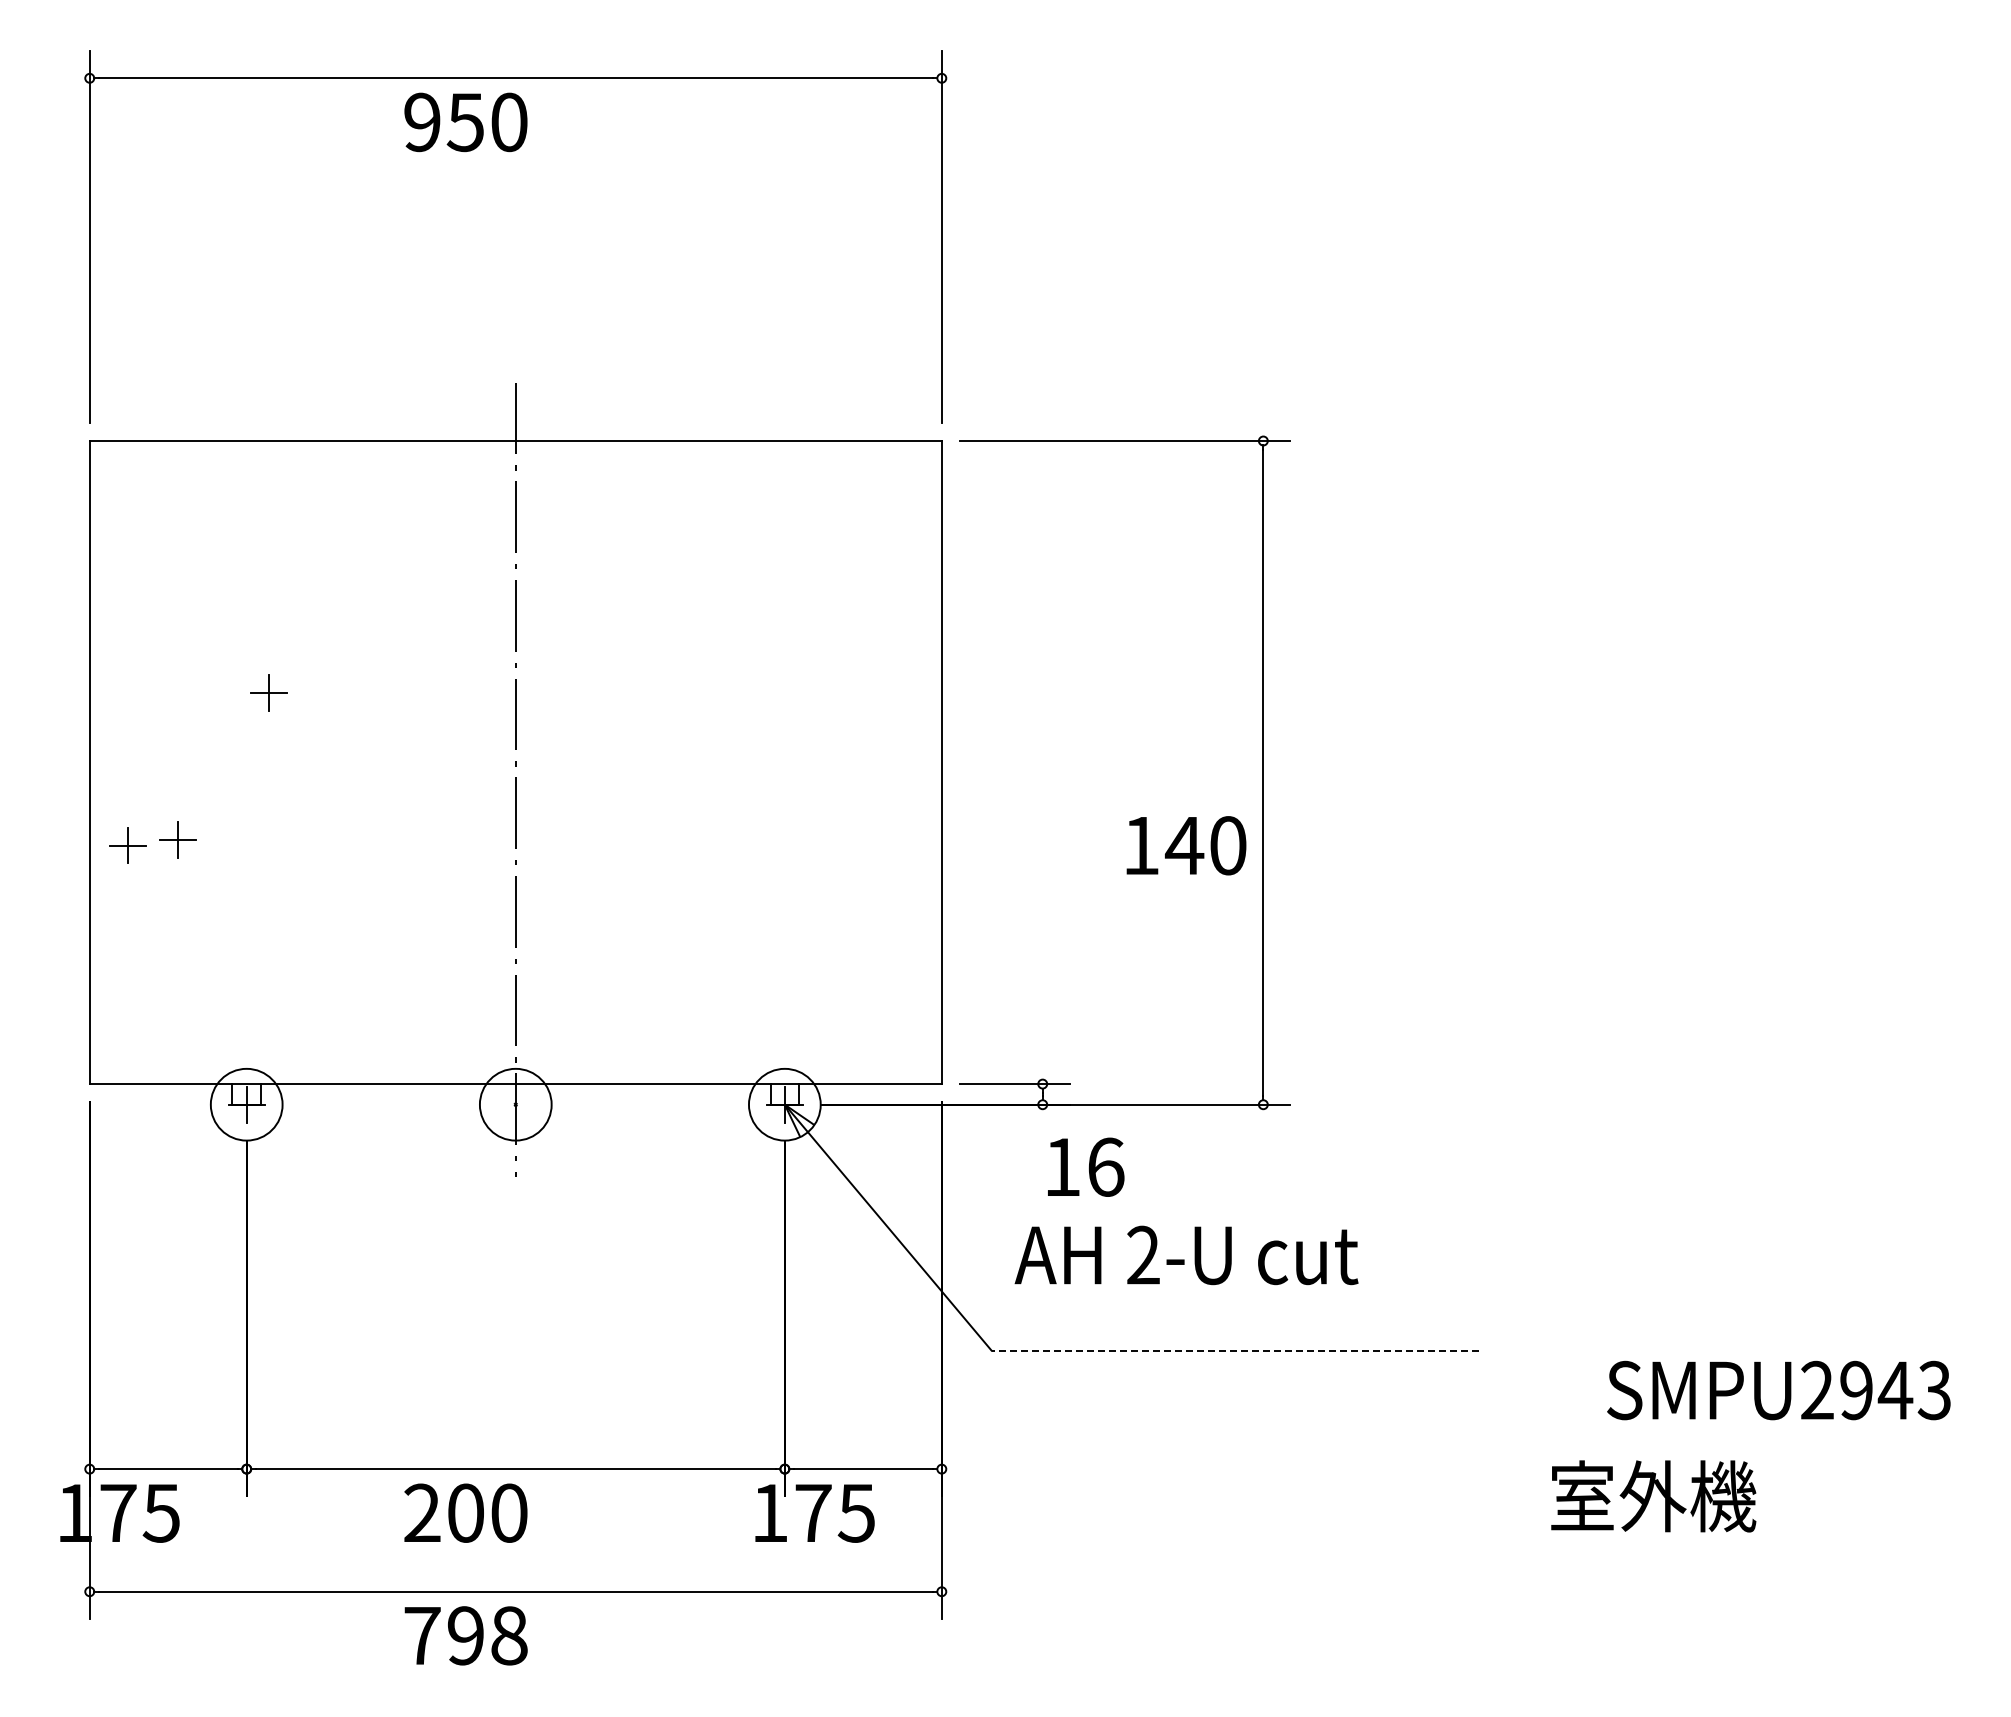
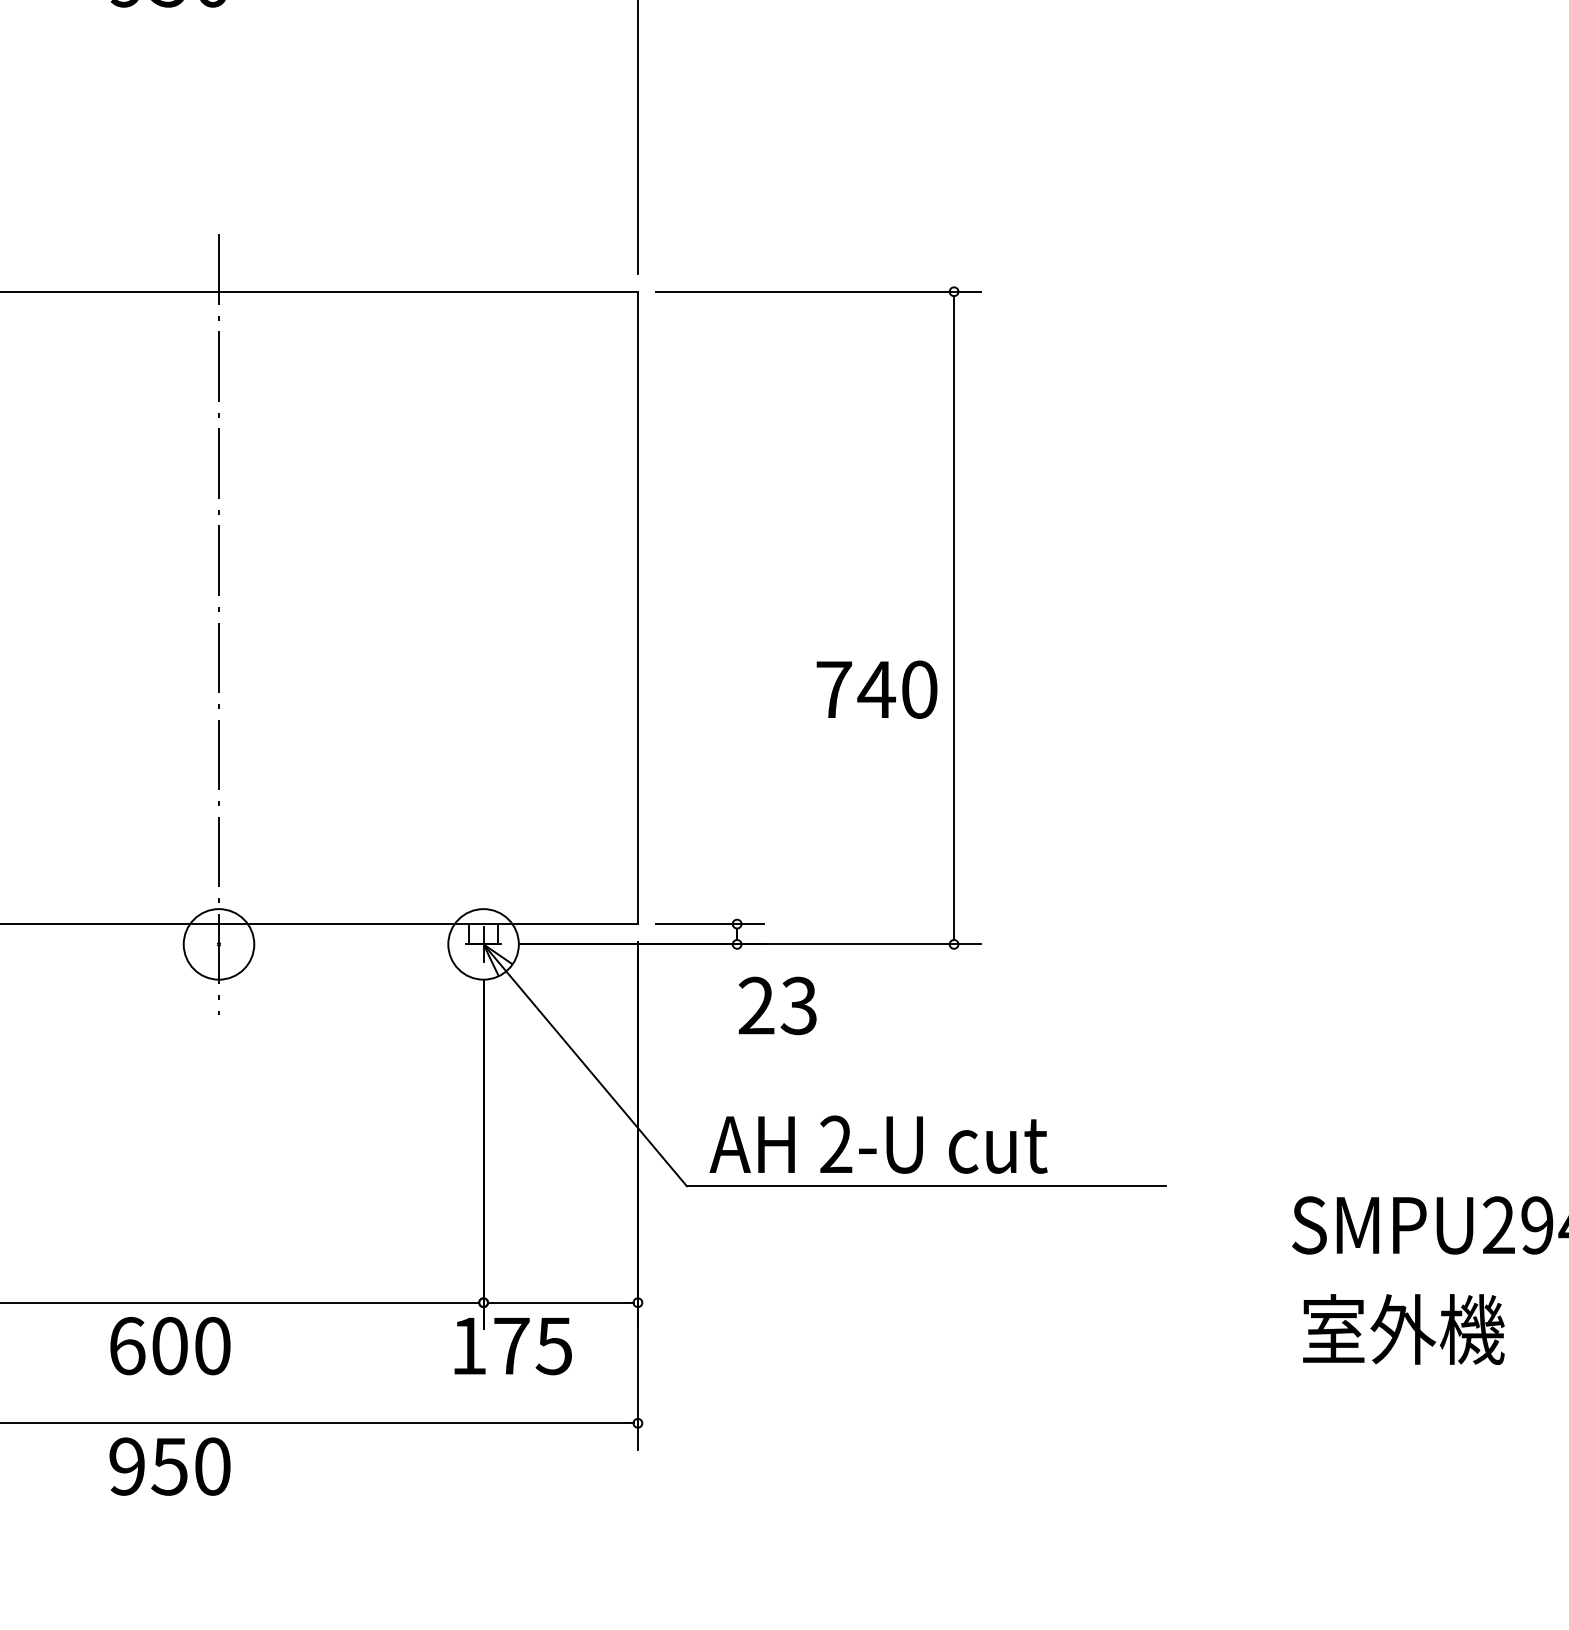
text: (1141, 845) -> (834, 689), 140 -> 740
text: (1084, 1166) -> (778, 1005), 16 -> 23
text: (1186, 1255) -> (878, 1144), moved
line: (1235, 1350) -> (926, 1186), dashed -> solid
text: (1653, 1496) -> (1403, 1329), moved
text: (422, 1512) -> (127, 1345), 200 -> 600
text: (465, 1635) -> (169, 1466), 798 -> 950

